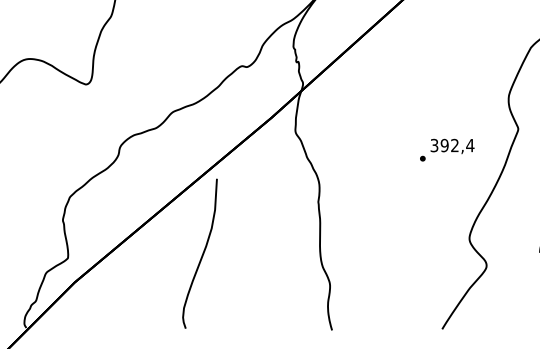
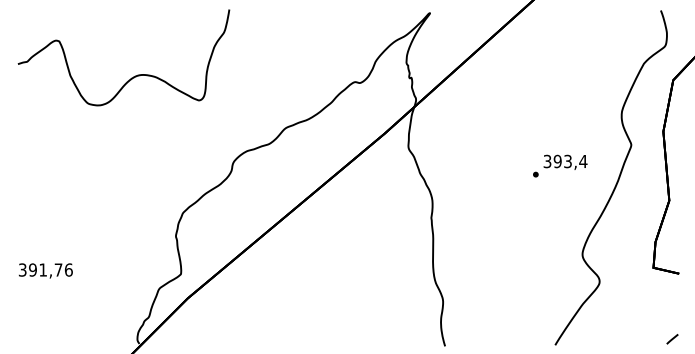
text: (454, 145) -> (567, 161), 392,4 -> 393,4
curve: (201, 255) -> (314, 271), removed

